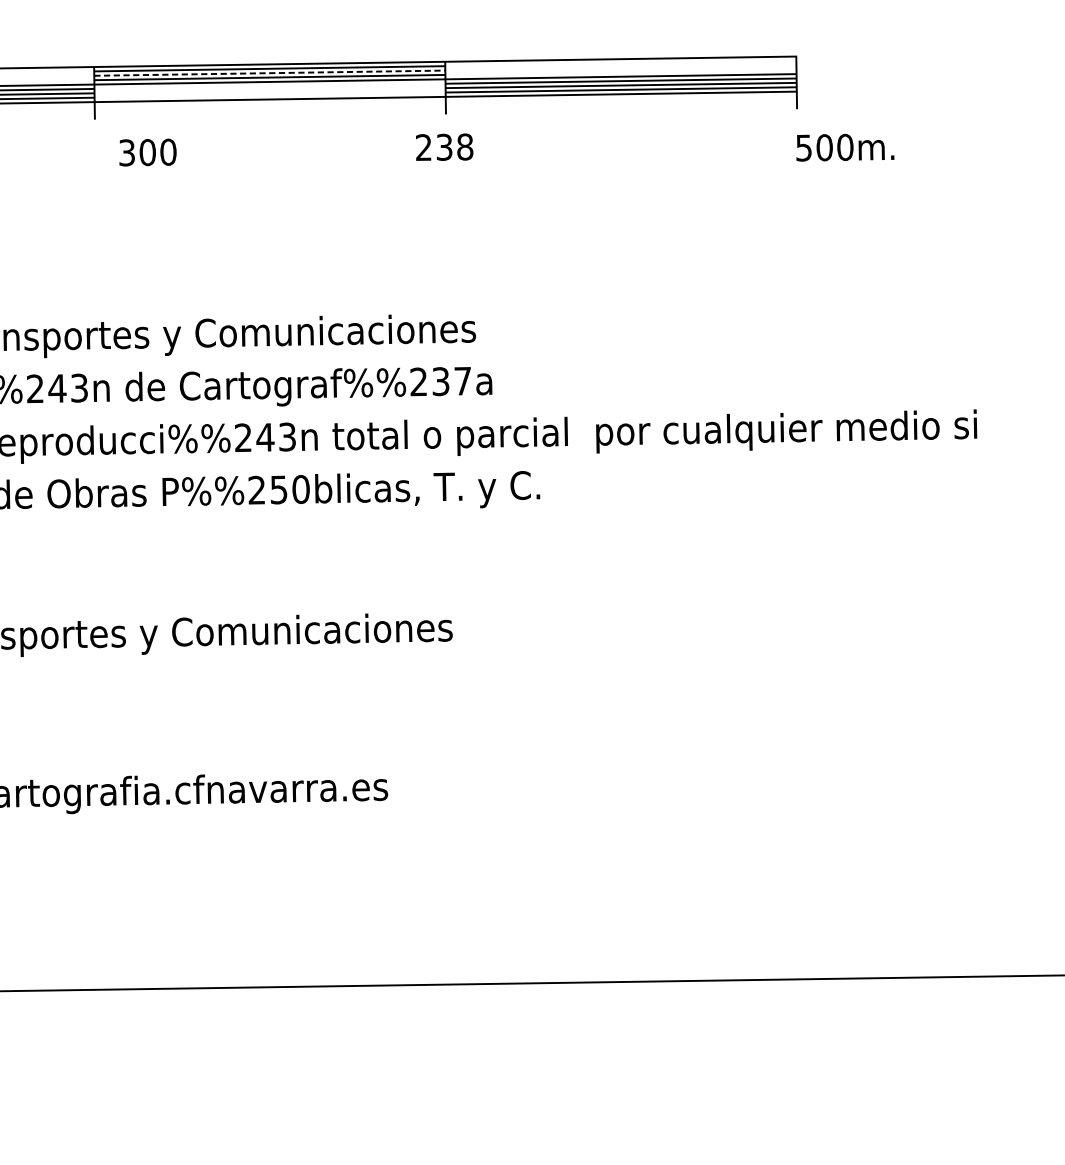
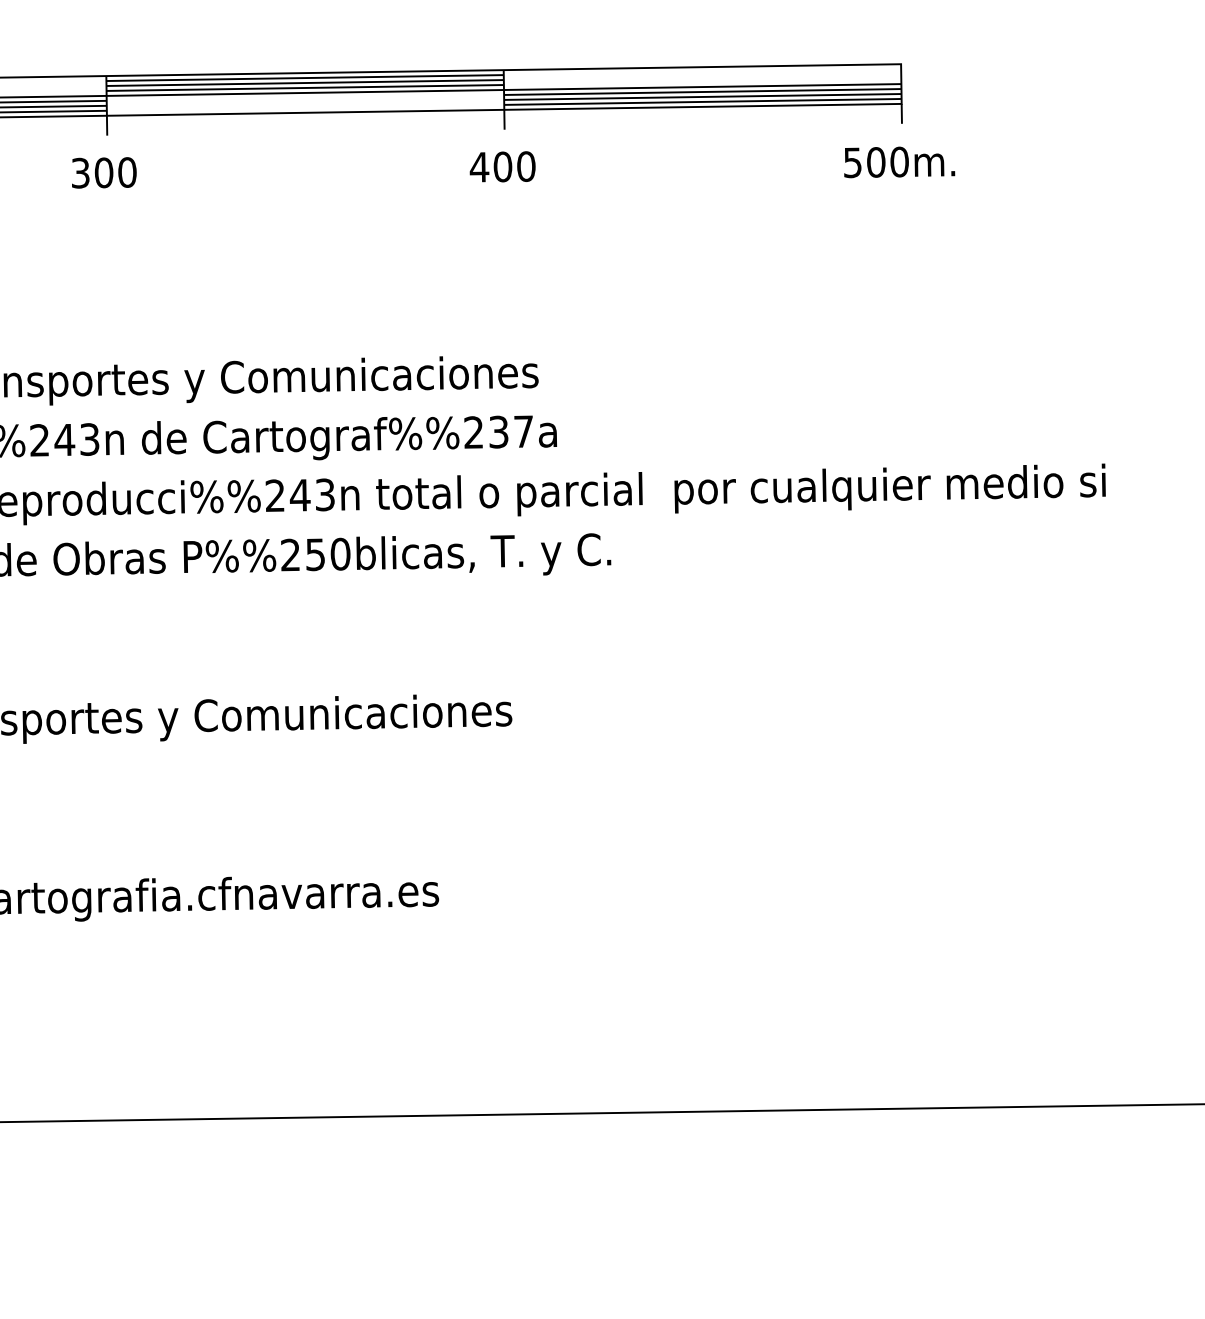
line: (270, 73) -> (305, 83), dashed -> solid
text: (444, 146) -> (502, 166), 238 -> 400
text: (845, 147) -> (899, 162), moved
text: (148, 152) -> (104, 172), moved

